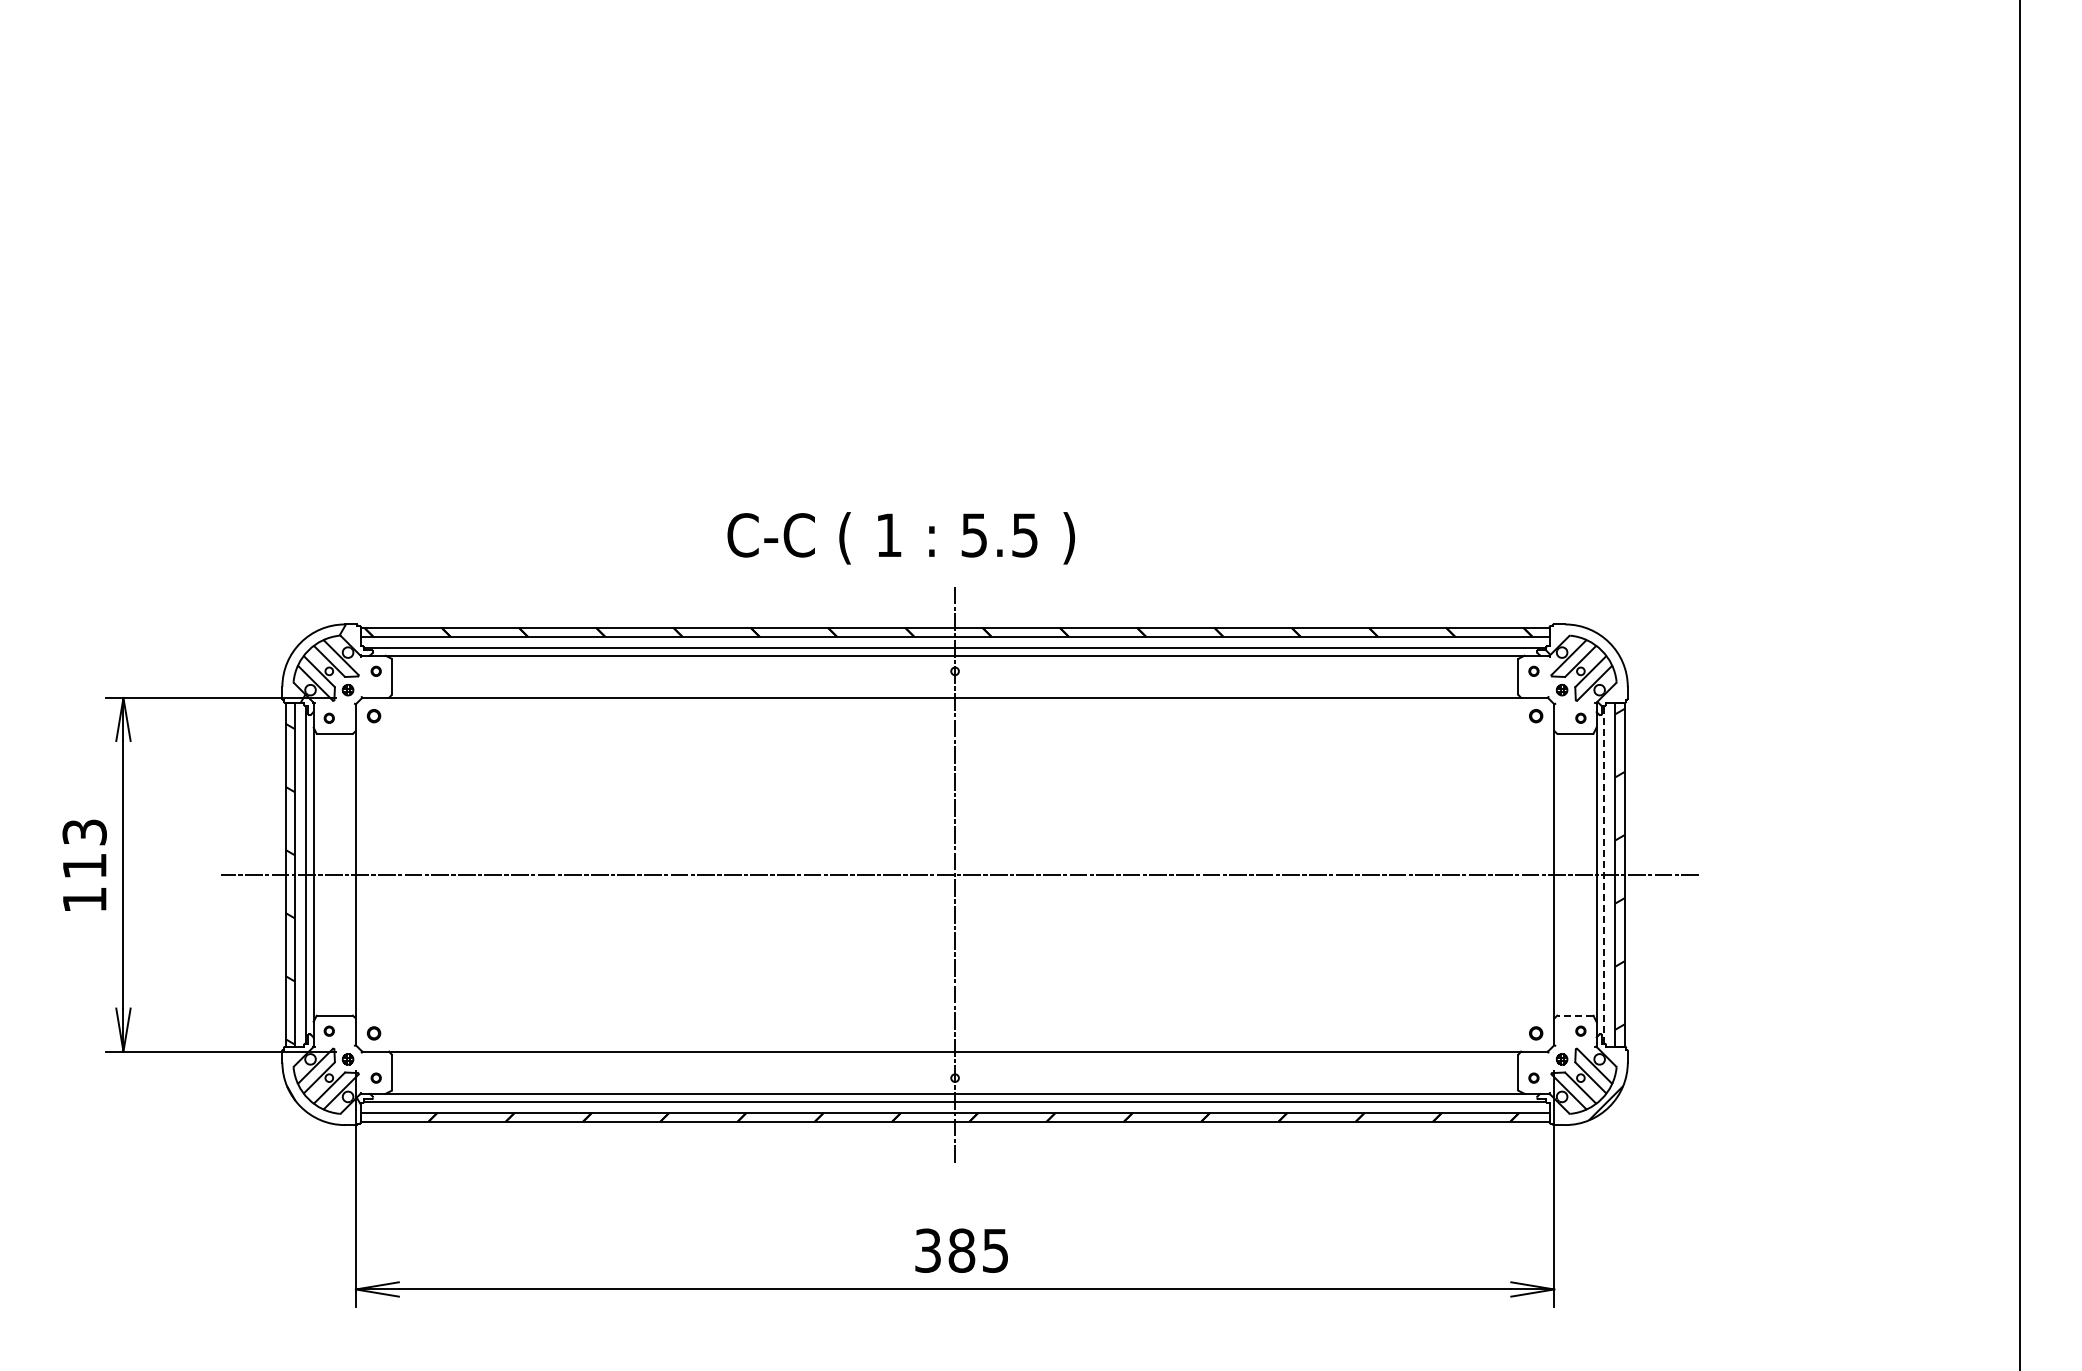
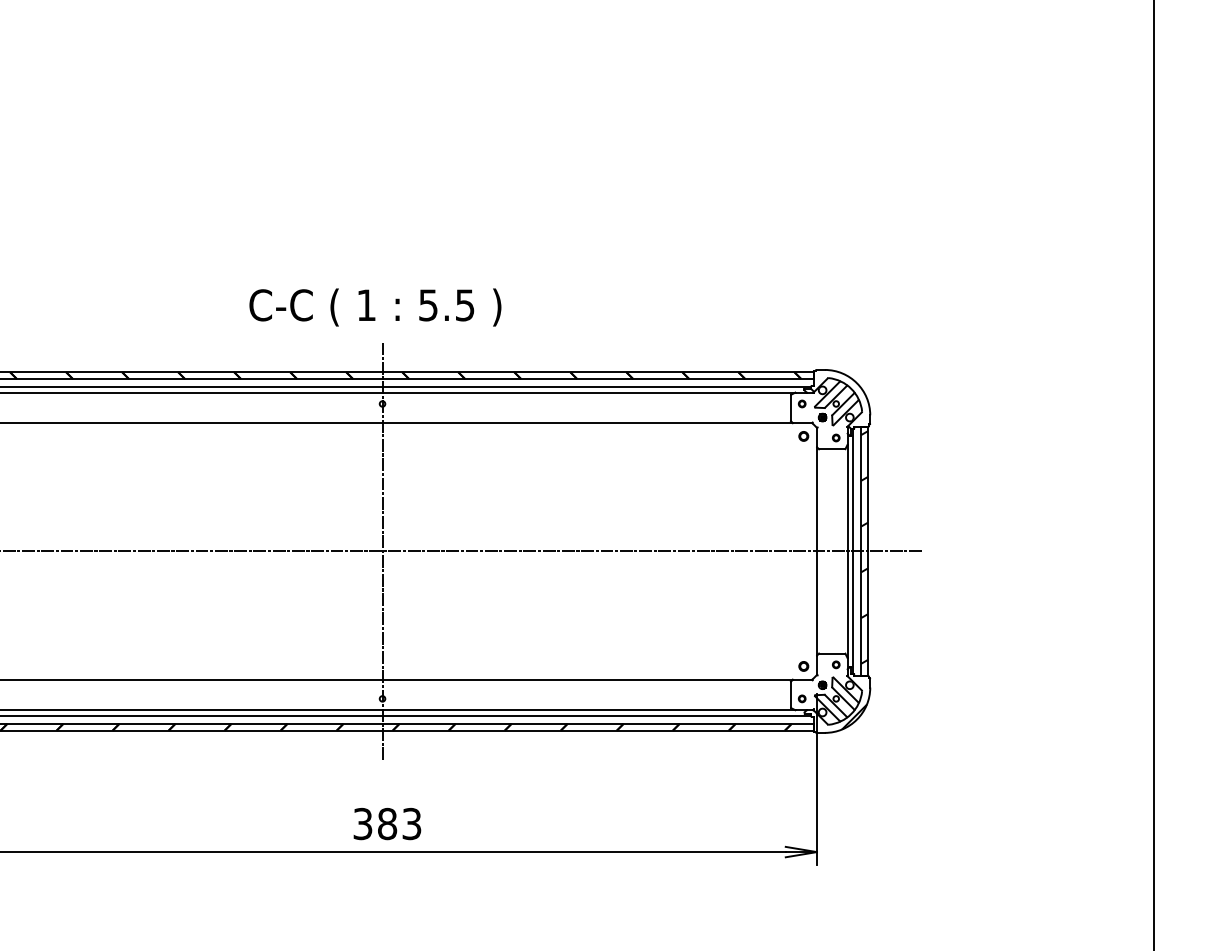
text: (900, 538) -> (374, 307), moved
line: (1604, 874) -> (853, 551), dashed -> solid
line: (1575, 1015) -> (832, 653), dashed -> solid
text: (995, 1250) -> (411, 823), 385 -> 383

